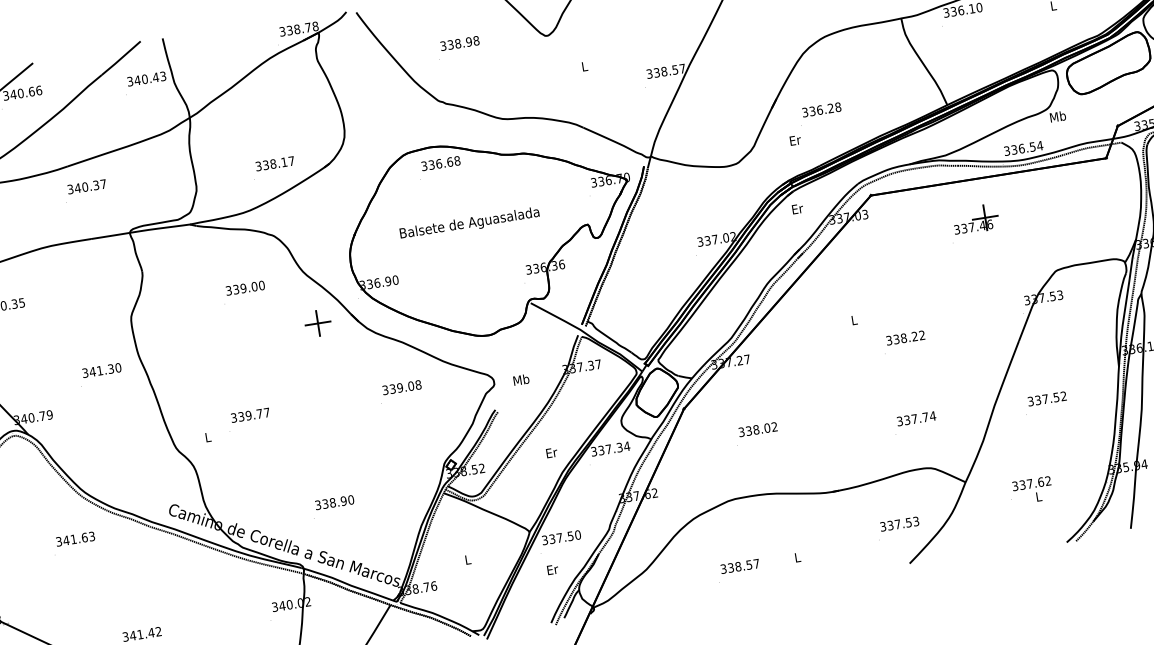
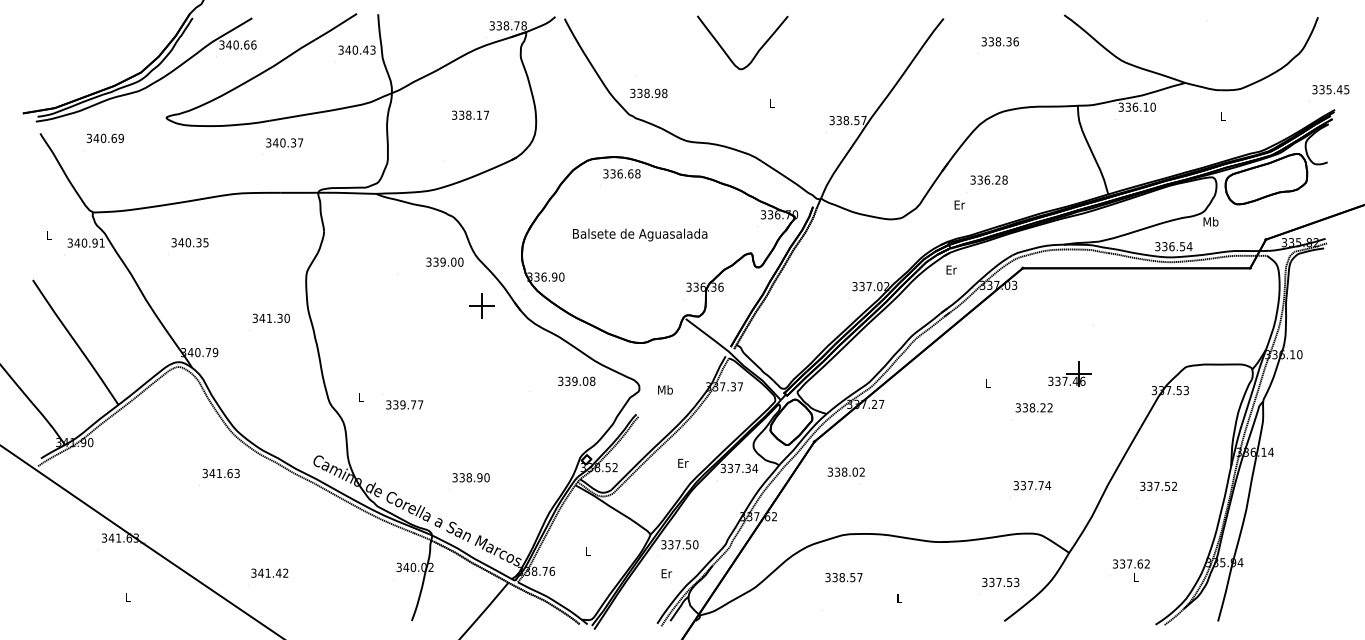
text: (459, 42) -> (648, 92), moved
text: (274, 162) -> (470, 114), moved
part: (975, 218) -> (1069, 373), moved
text: (244, 287) -> (444, 261), moved
text: (401, 386) -> (576, 380), moved
text: (250, 414) -> (404, 404), moved
text: (757, 429) -> (845, 471), moved
text: (739, 566) -> (843, 577), moved

